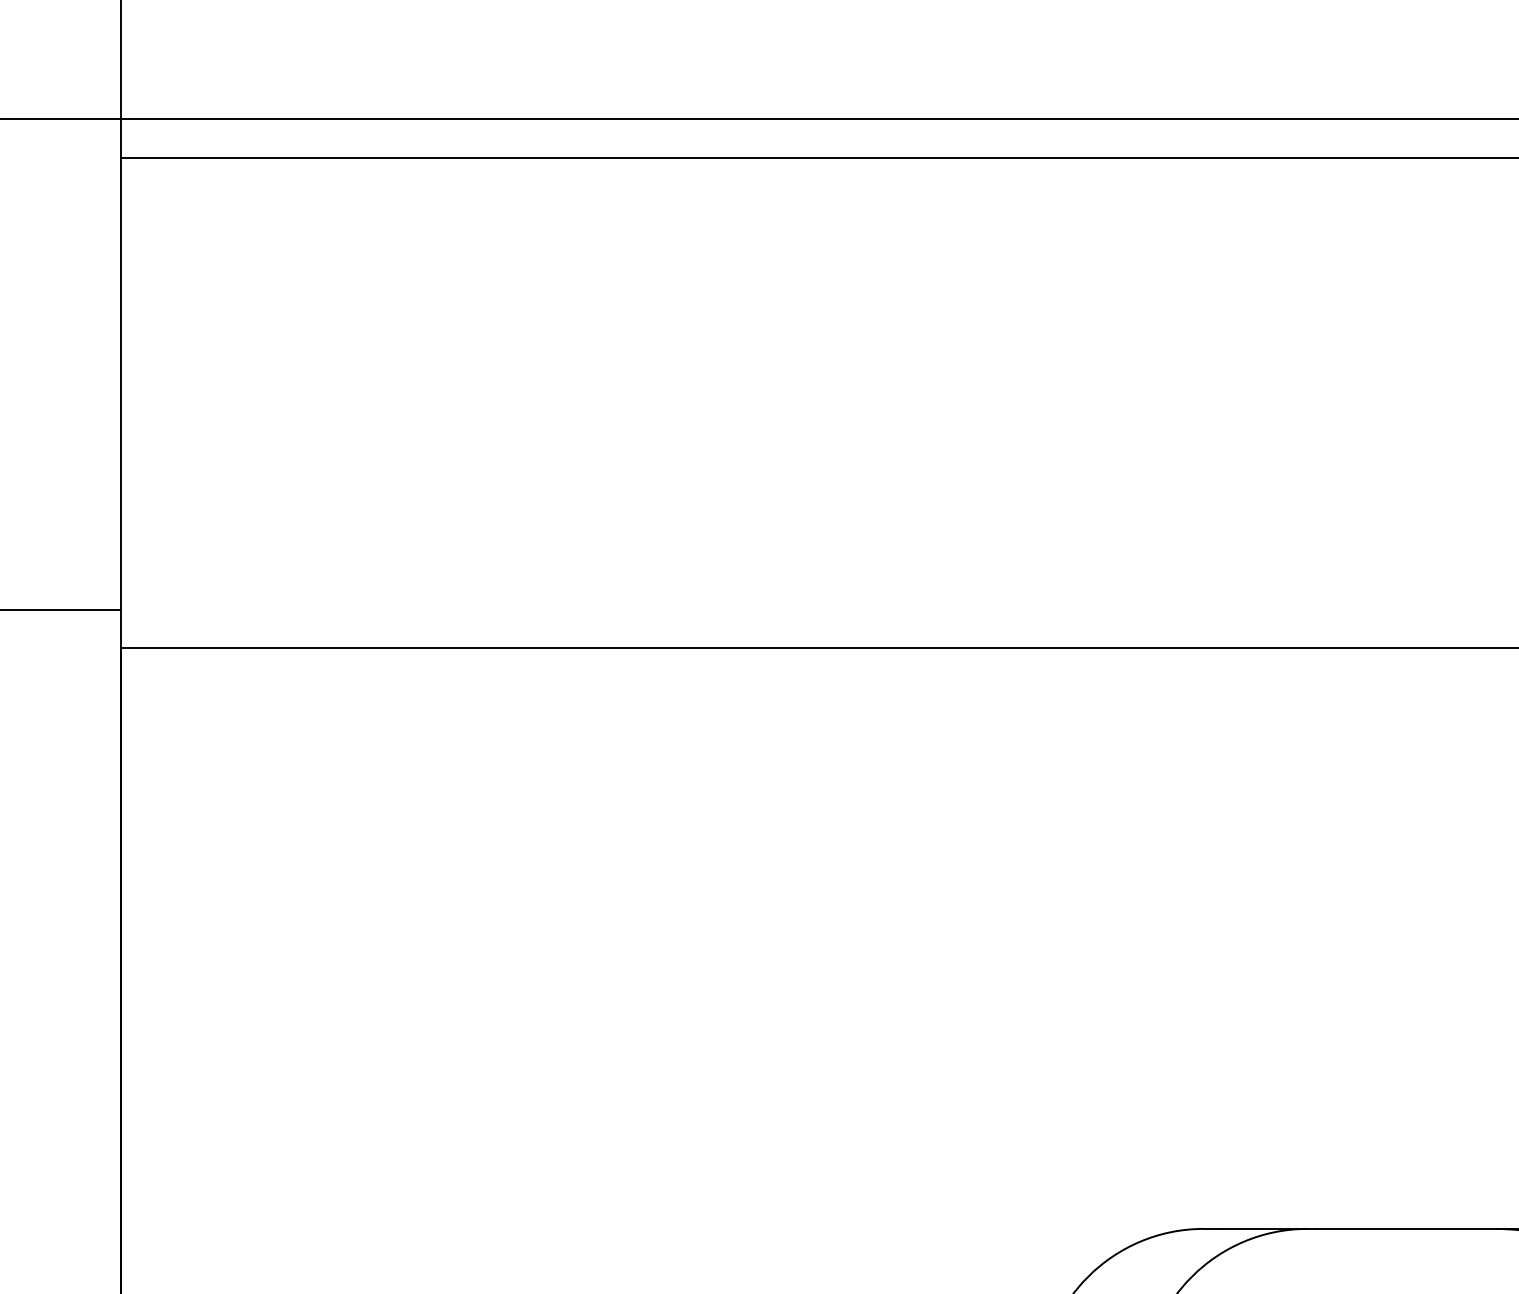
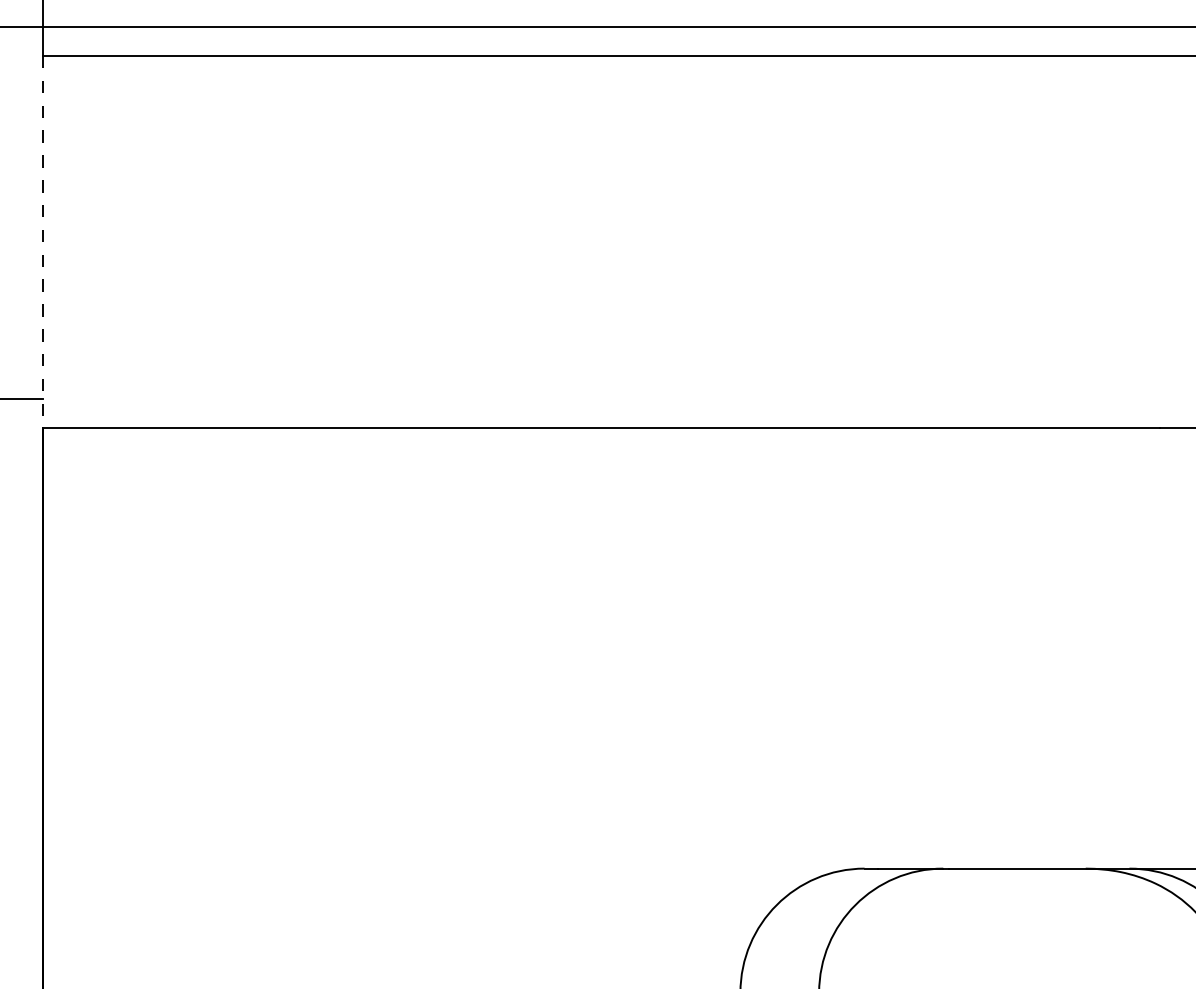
line: (120, 403) -> (42, 242), solid -> dashed

